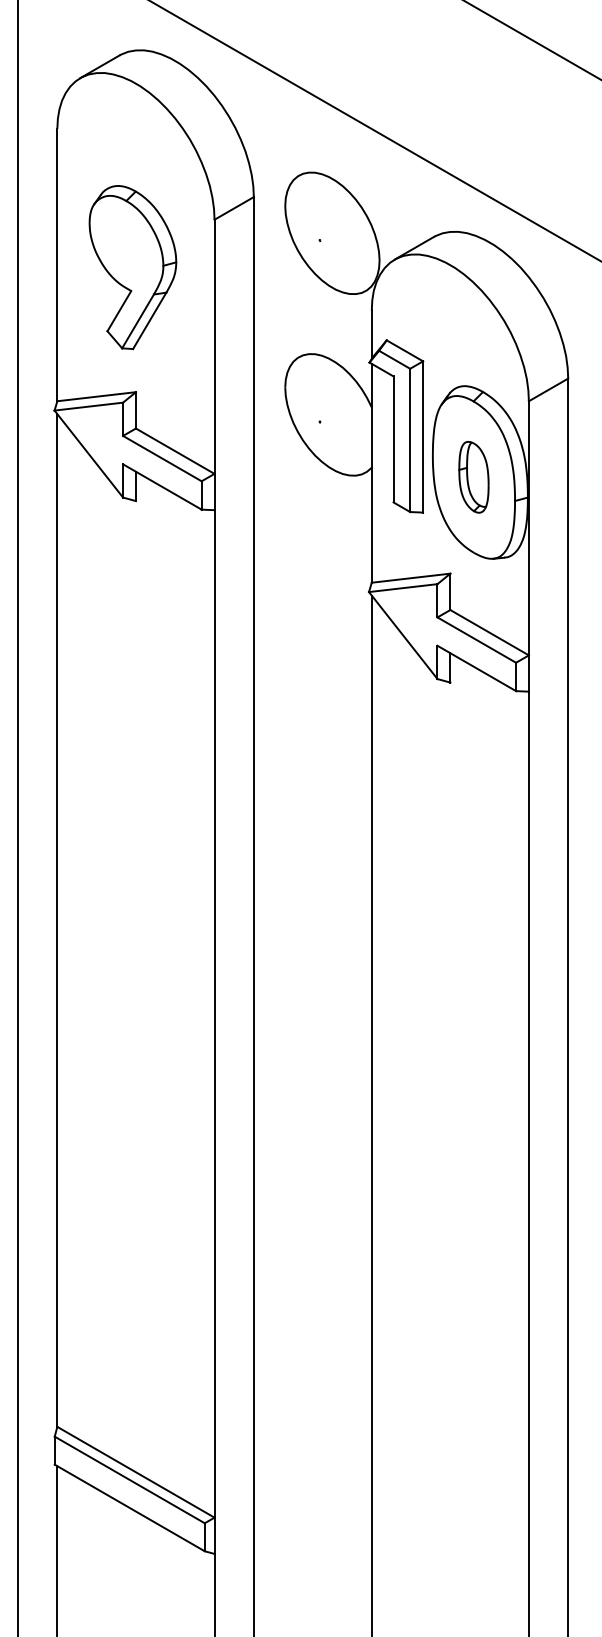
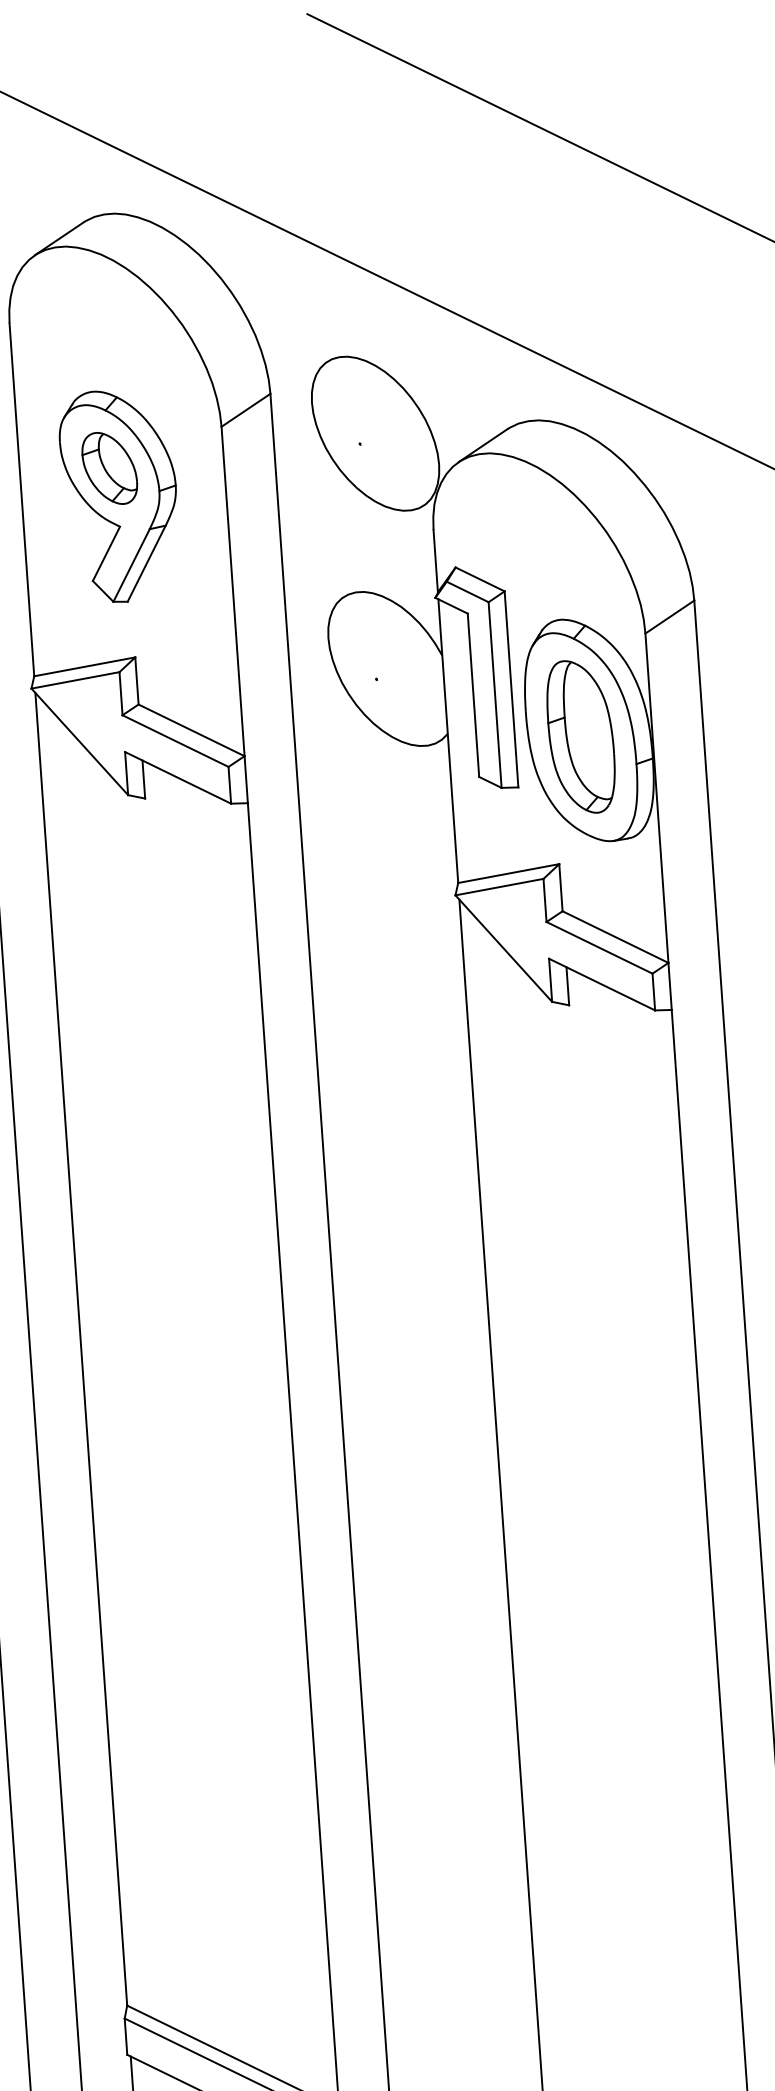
part: (126, 245) -> (109, 468), added
part: (473, 477) -> (580, 737), size x1.67

